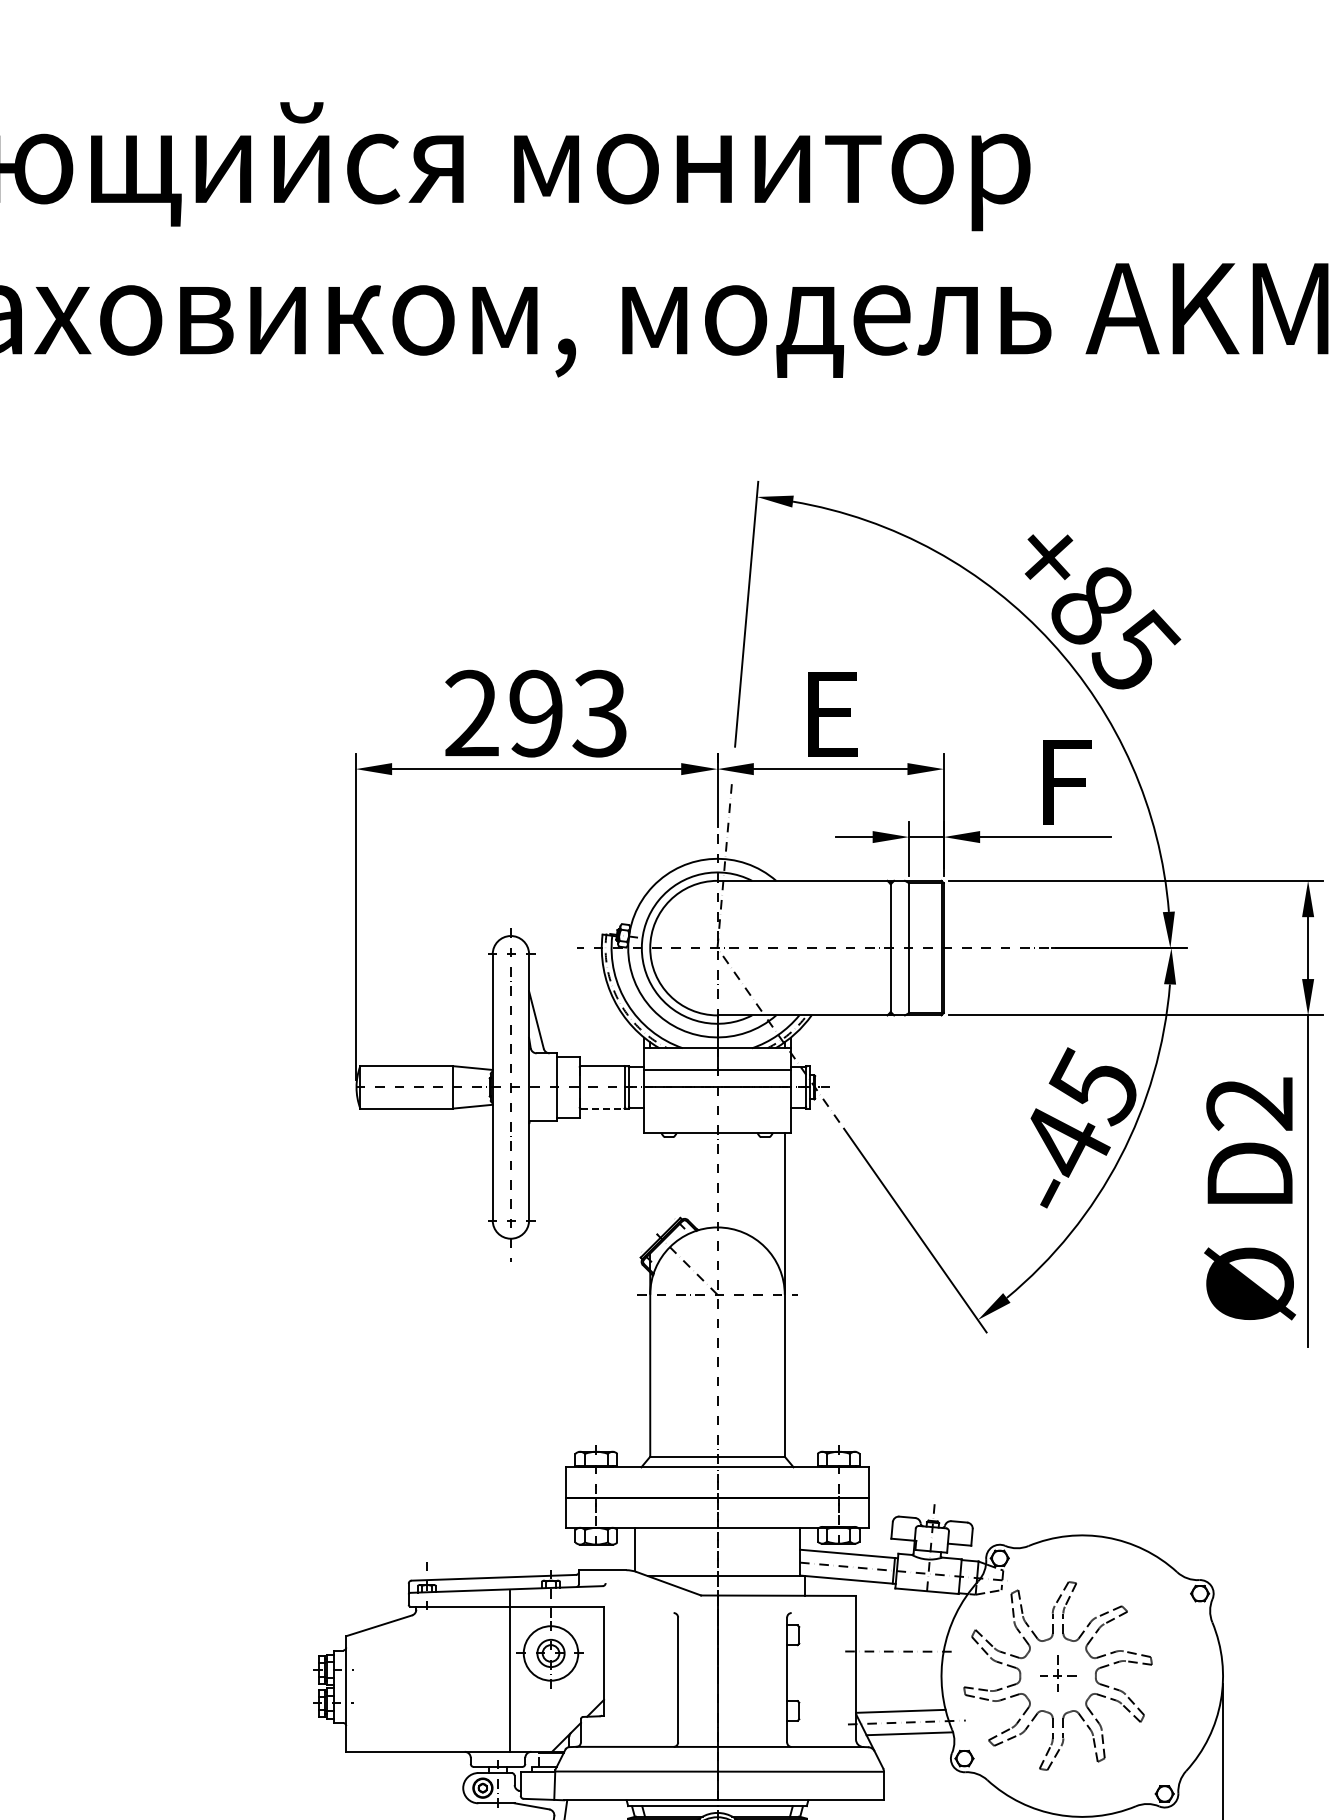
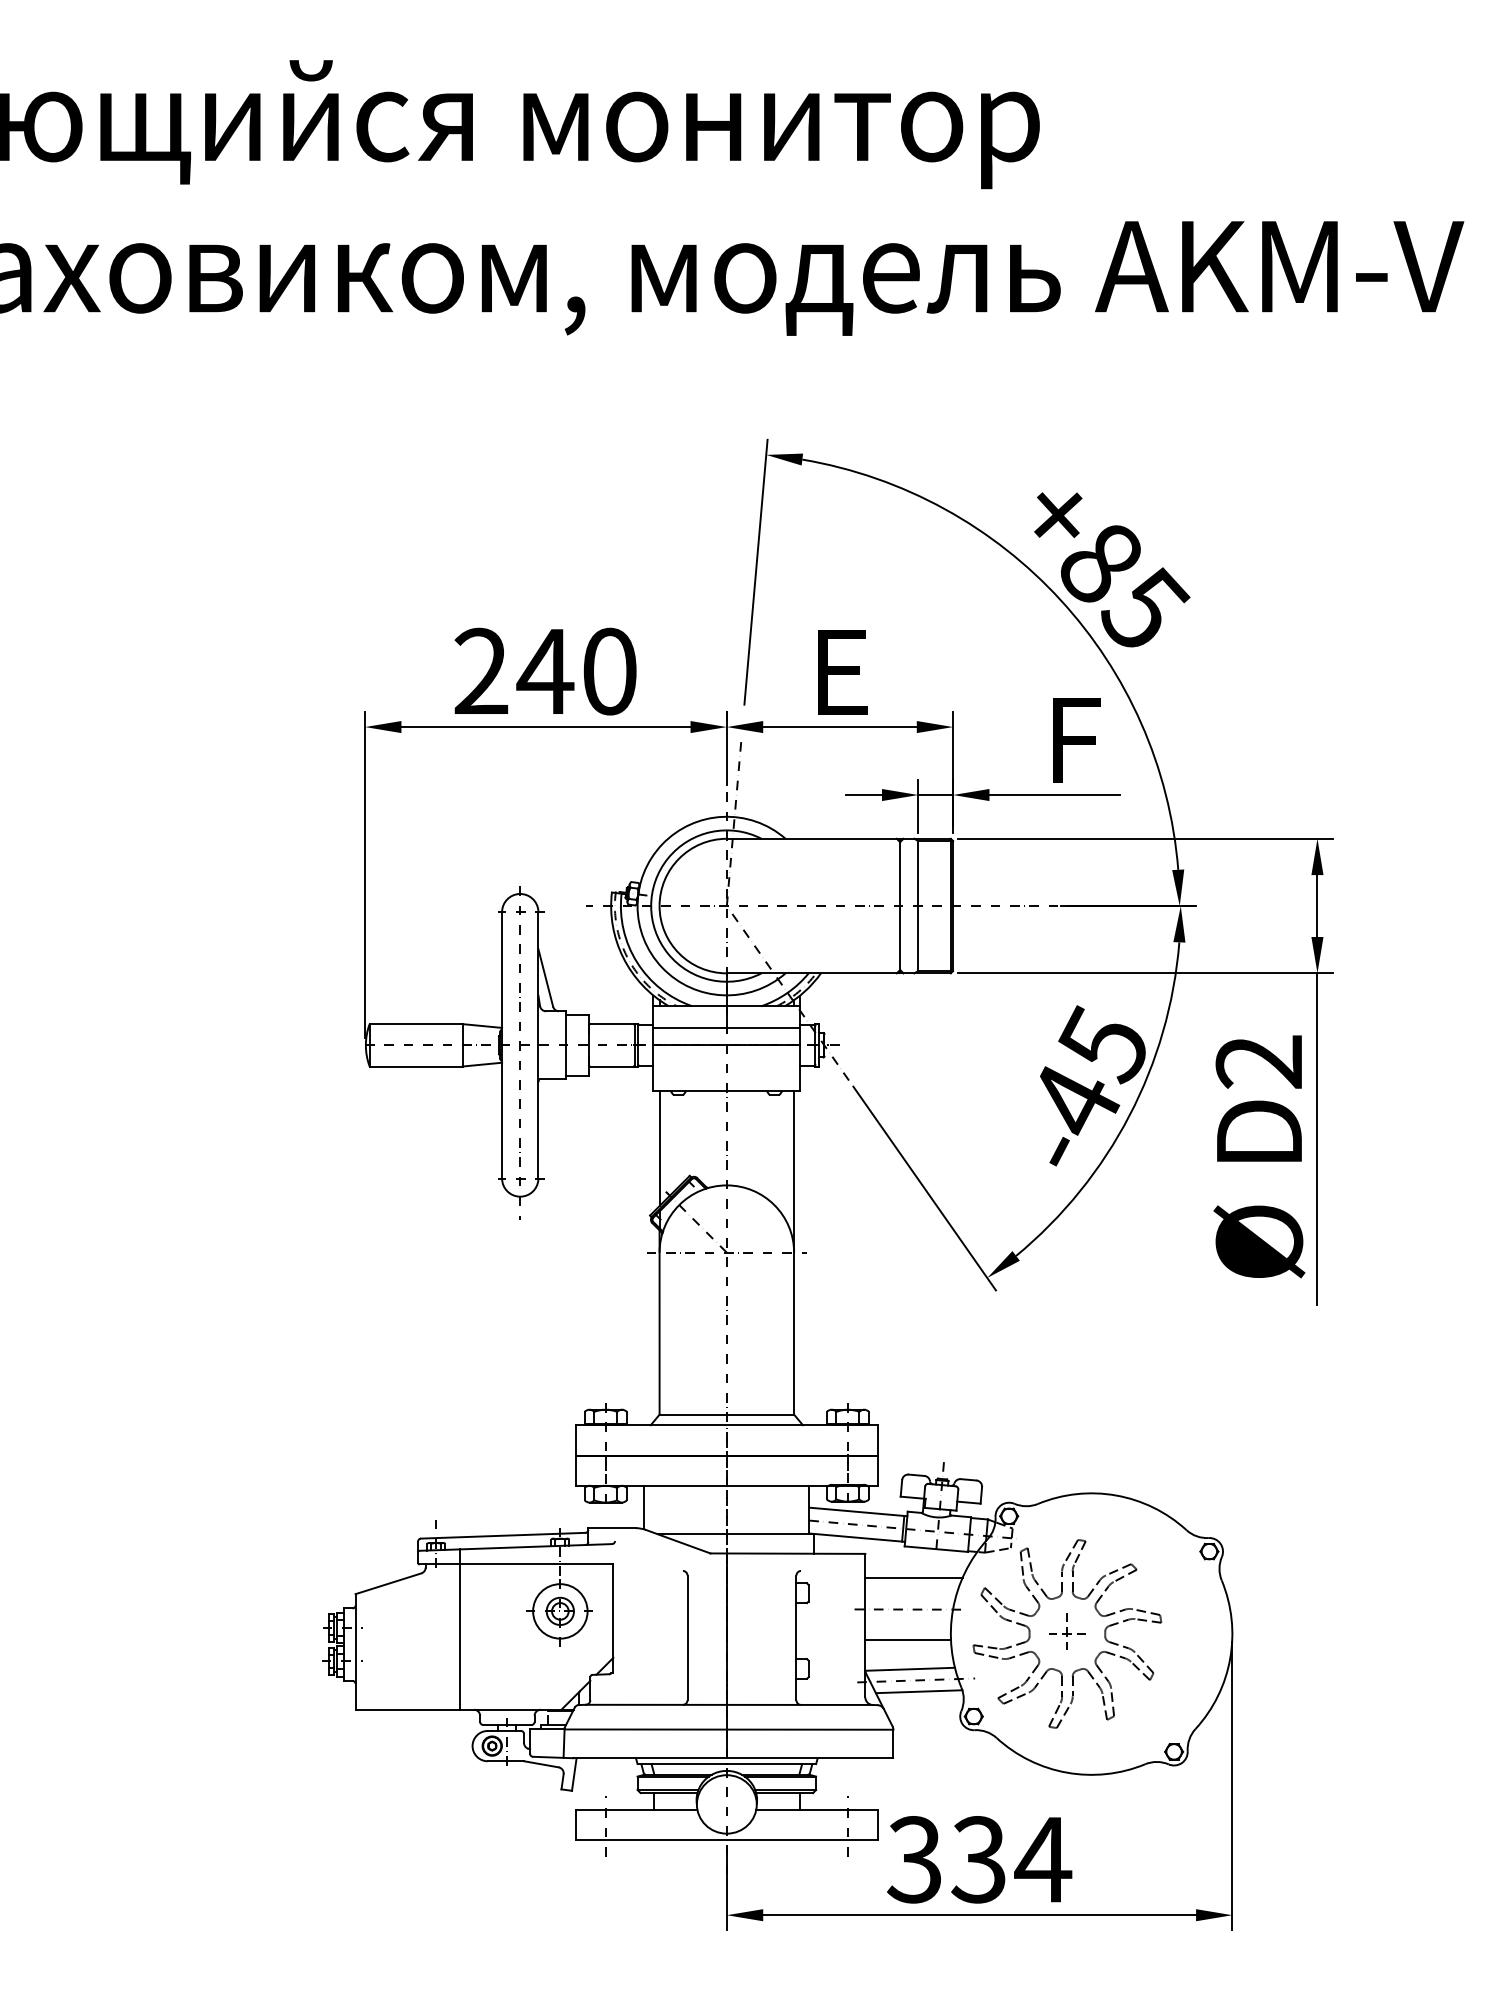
text: (567, 713) -> (576, 671), 293 -> 240
line: (602, 1108) -> (611, 1066), dashed -> solid
line: (650, 1190) -> (659, 1148), added
line: (904, 1619) -> (913, 1577), added
line: (510, 1671) -> (460, 1629), moved
line: (898, 1681) -> (907, 1639), added

